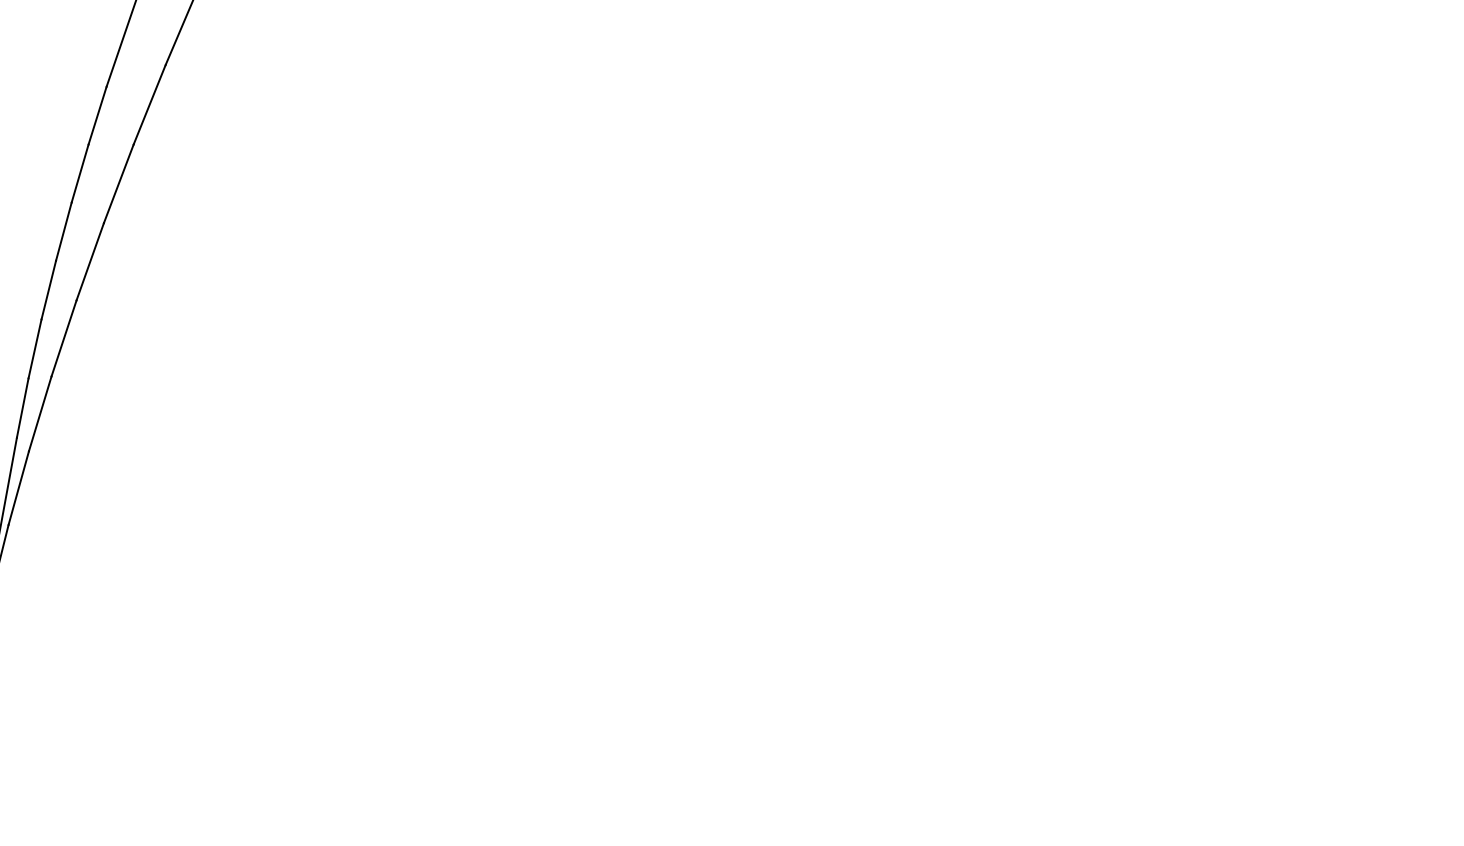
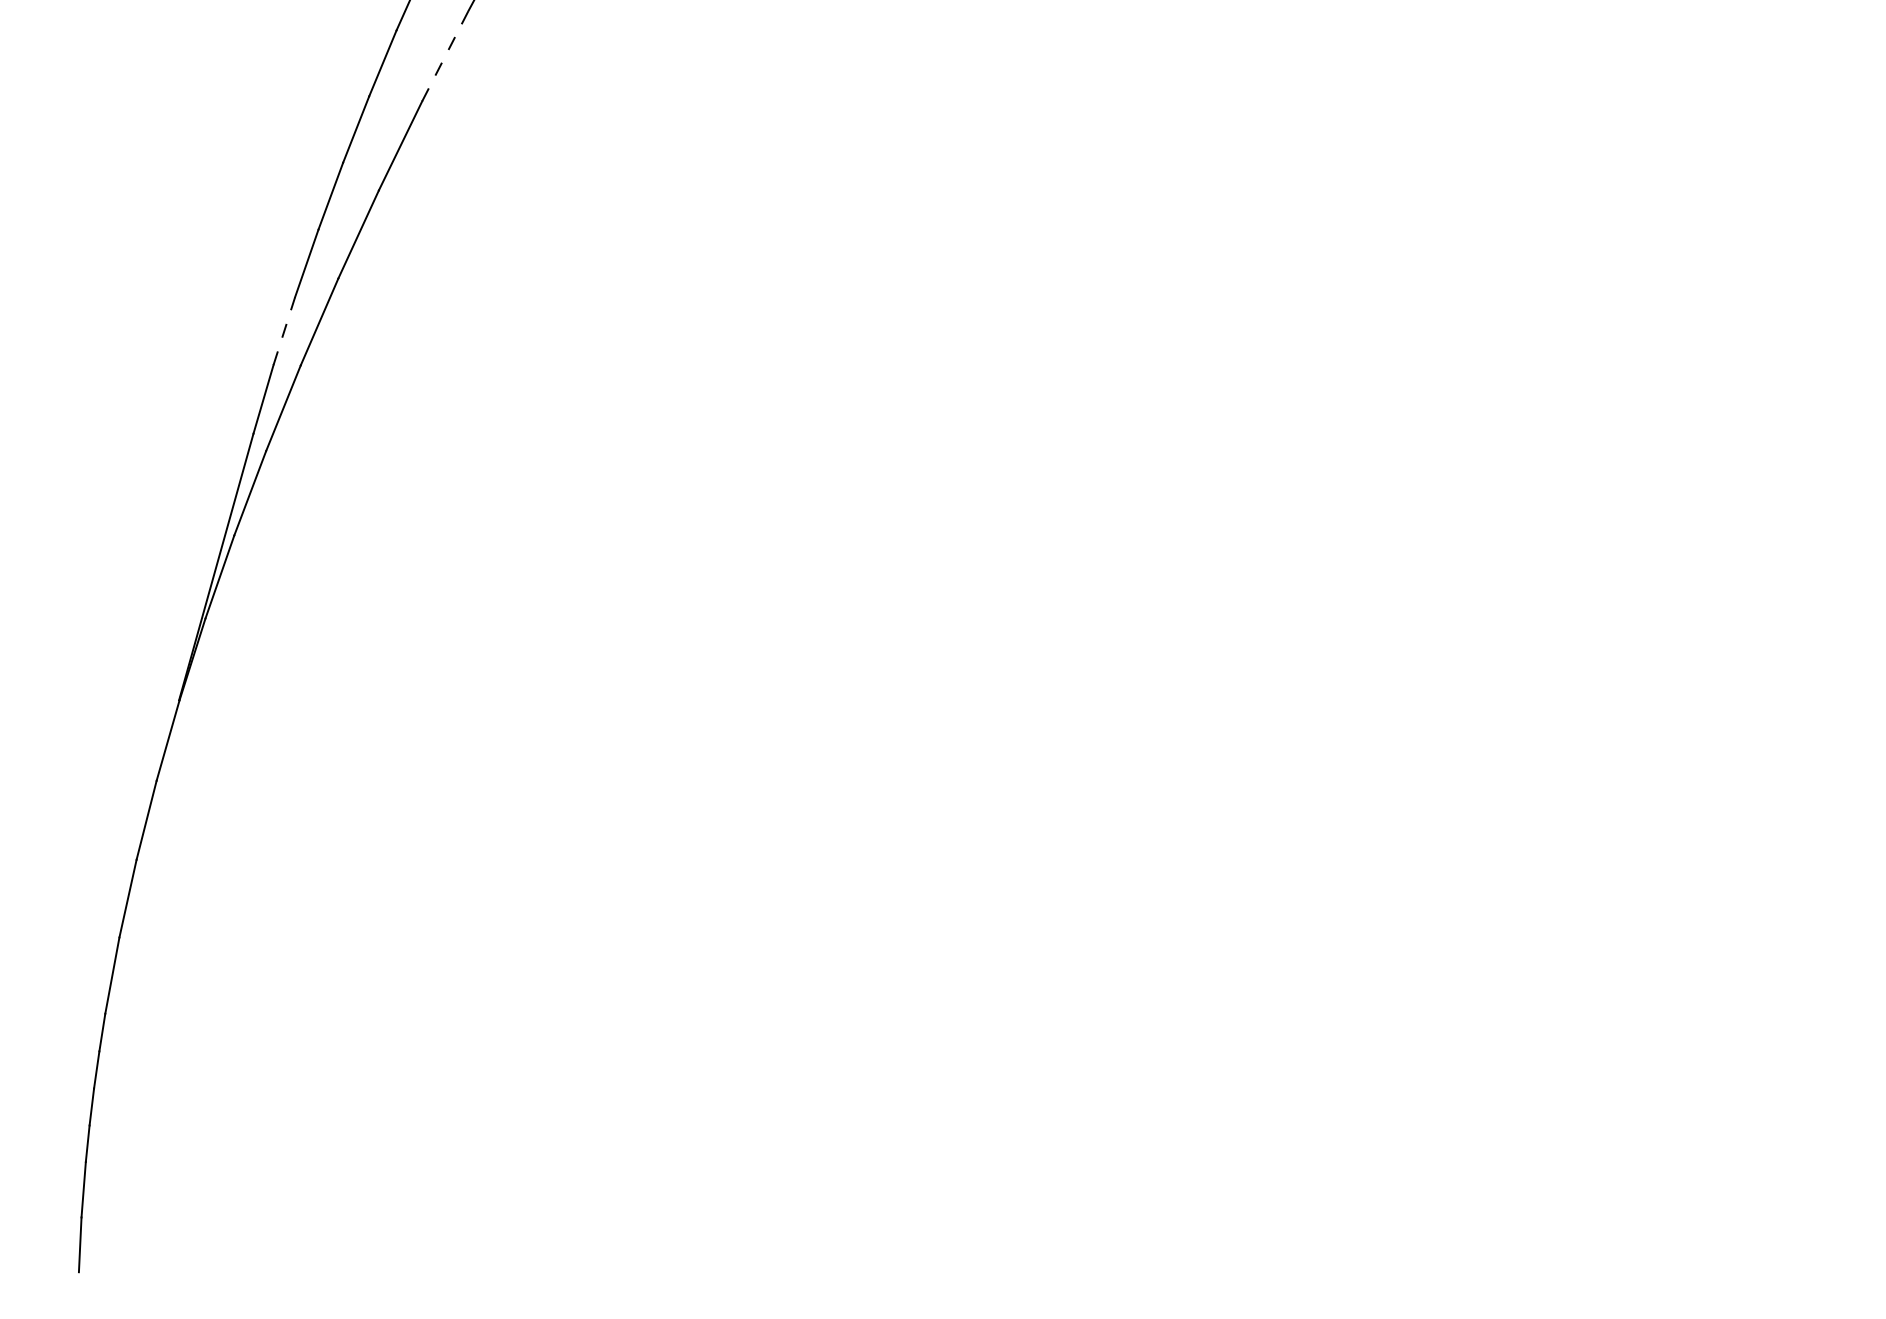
line: (149, 105) -> (445, 56), solid -> dashed
line: (35, 349) -> (284, 331), solid -> dashed

